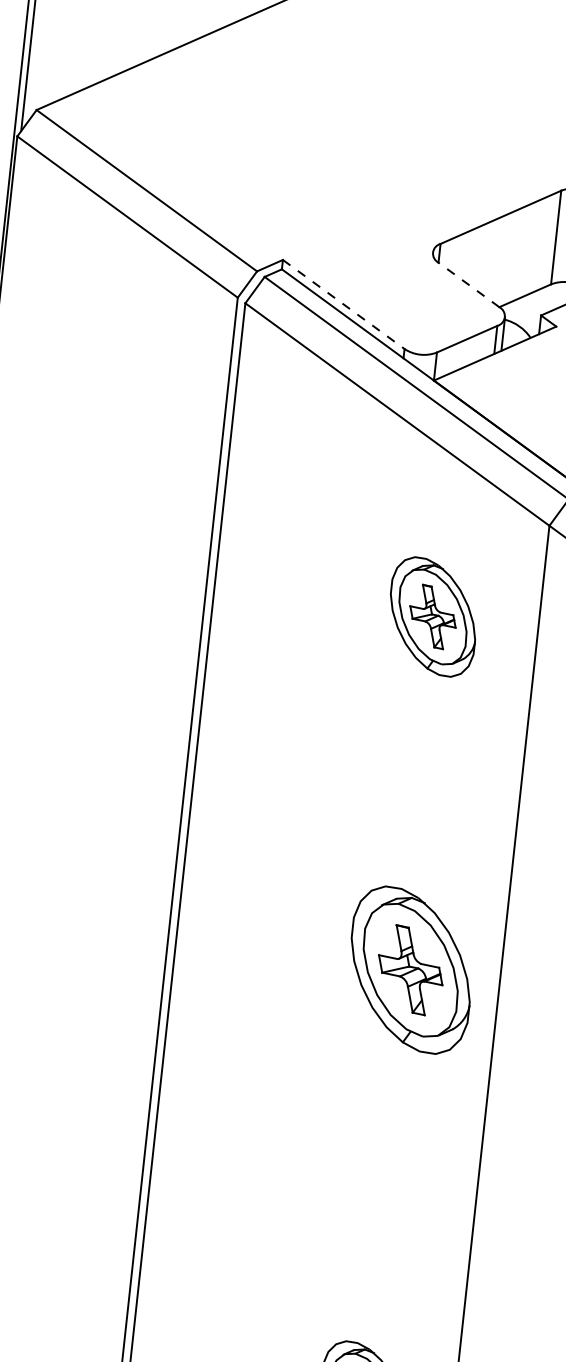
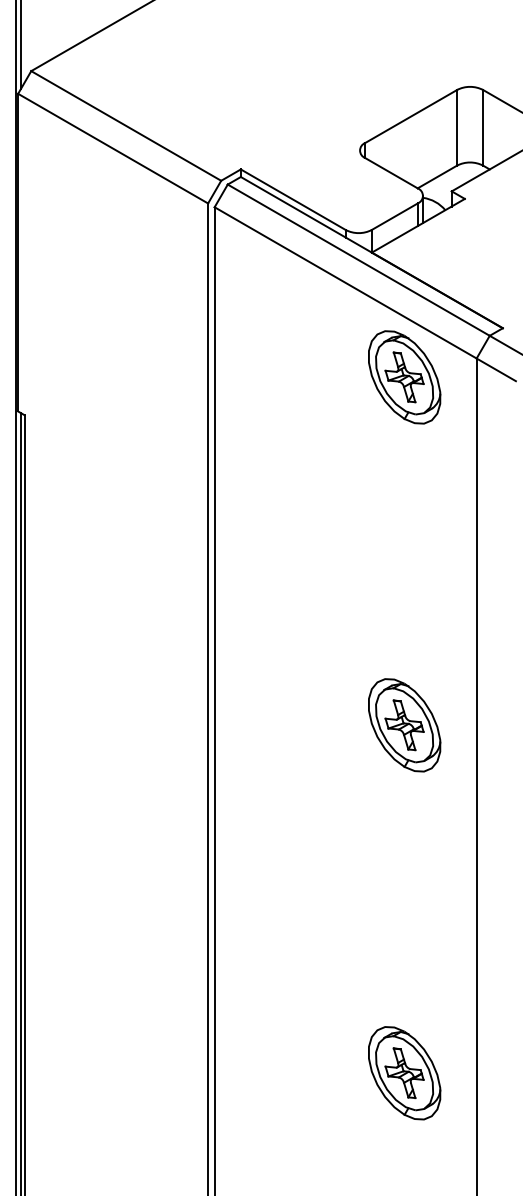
line: (469, 284) -> (391, 172), dashed -> solid
line: (344, 304) -> (293, 199), dashed -> solid
part: (432, 617) -> (404, 377), moved
part: (410, 970) -> (404, 725), size x0.71

